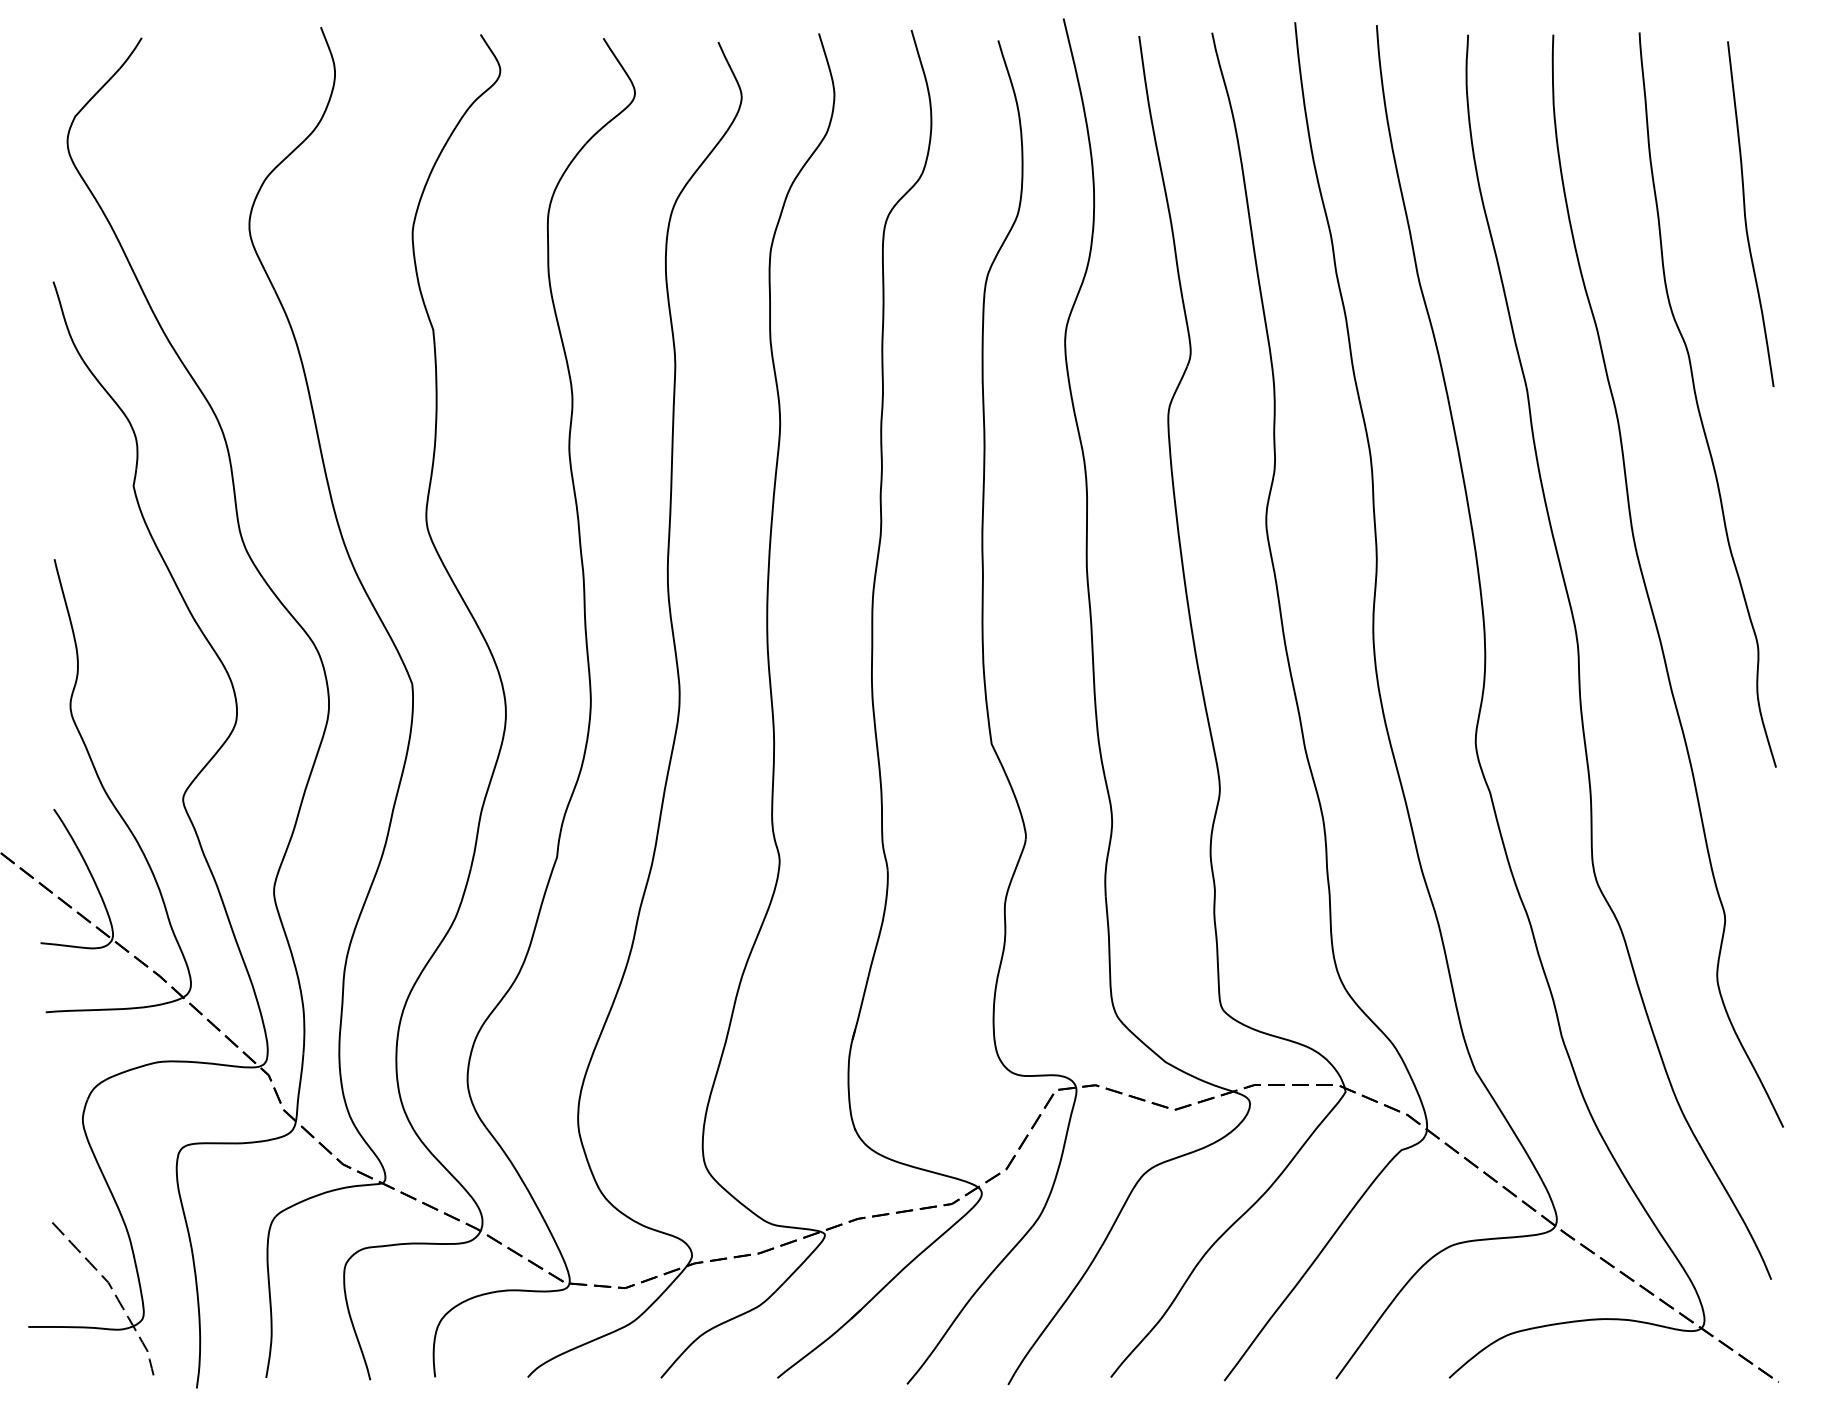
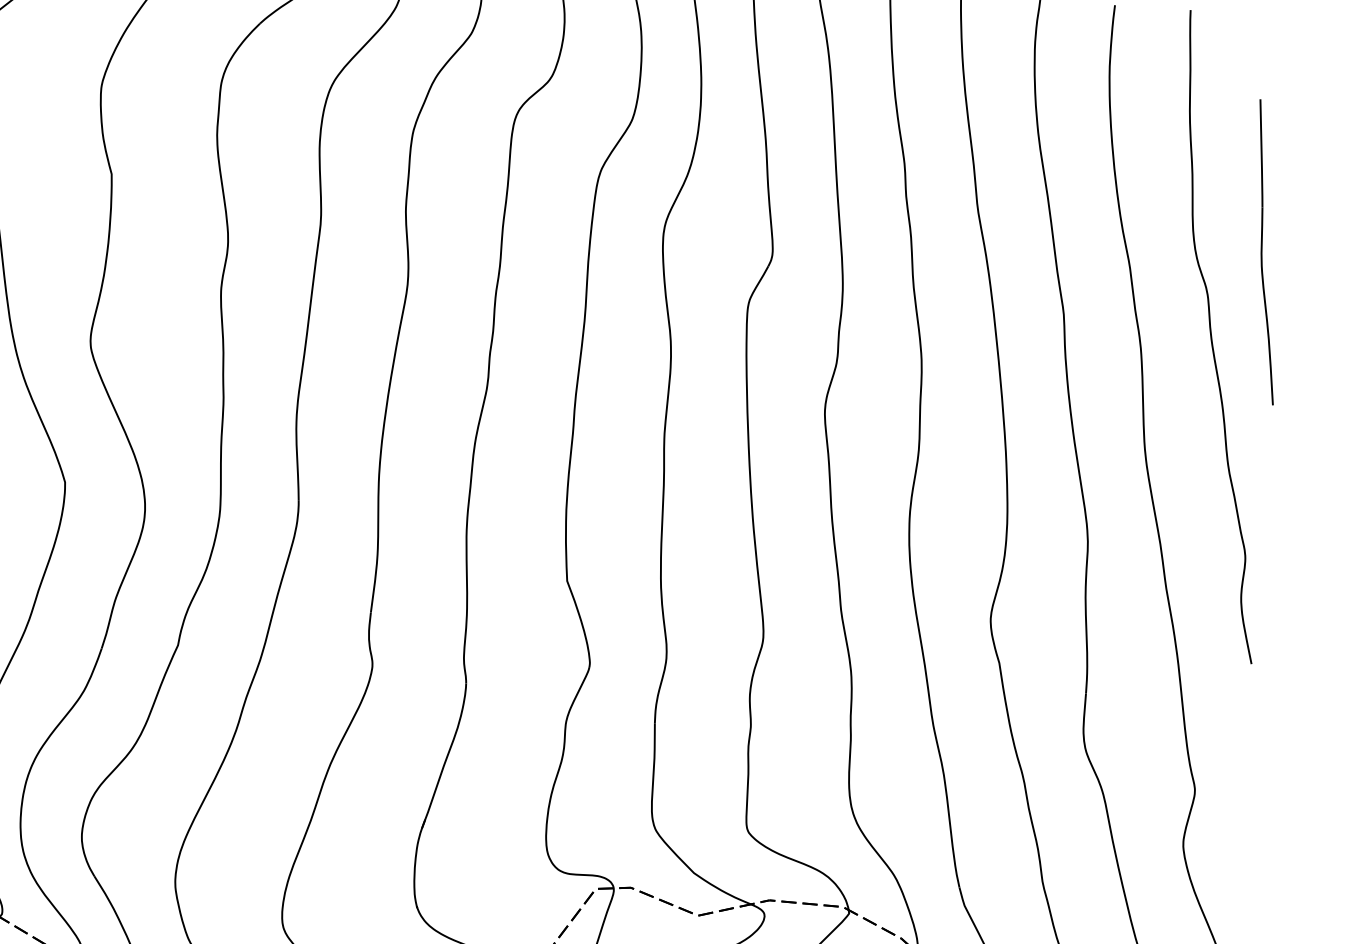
part: (1750, 213) -> (1266, 251), moved

